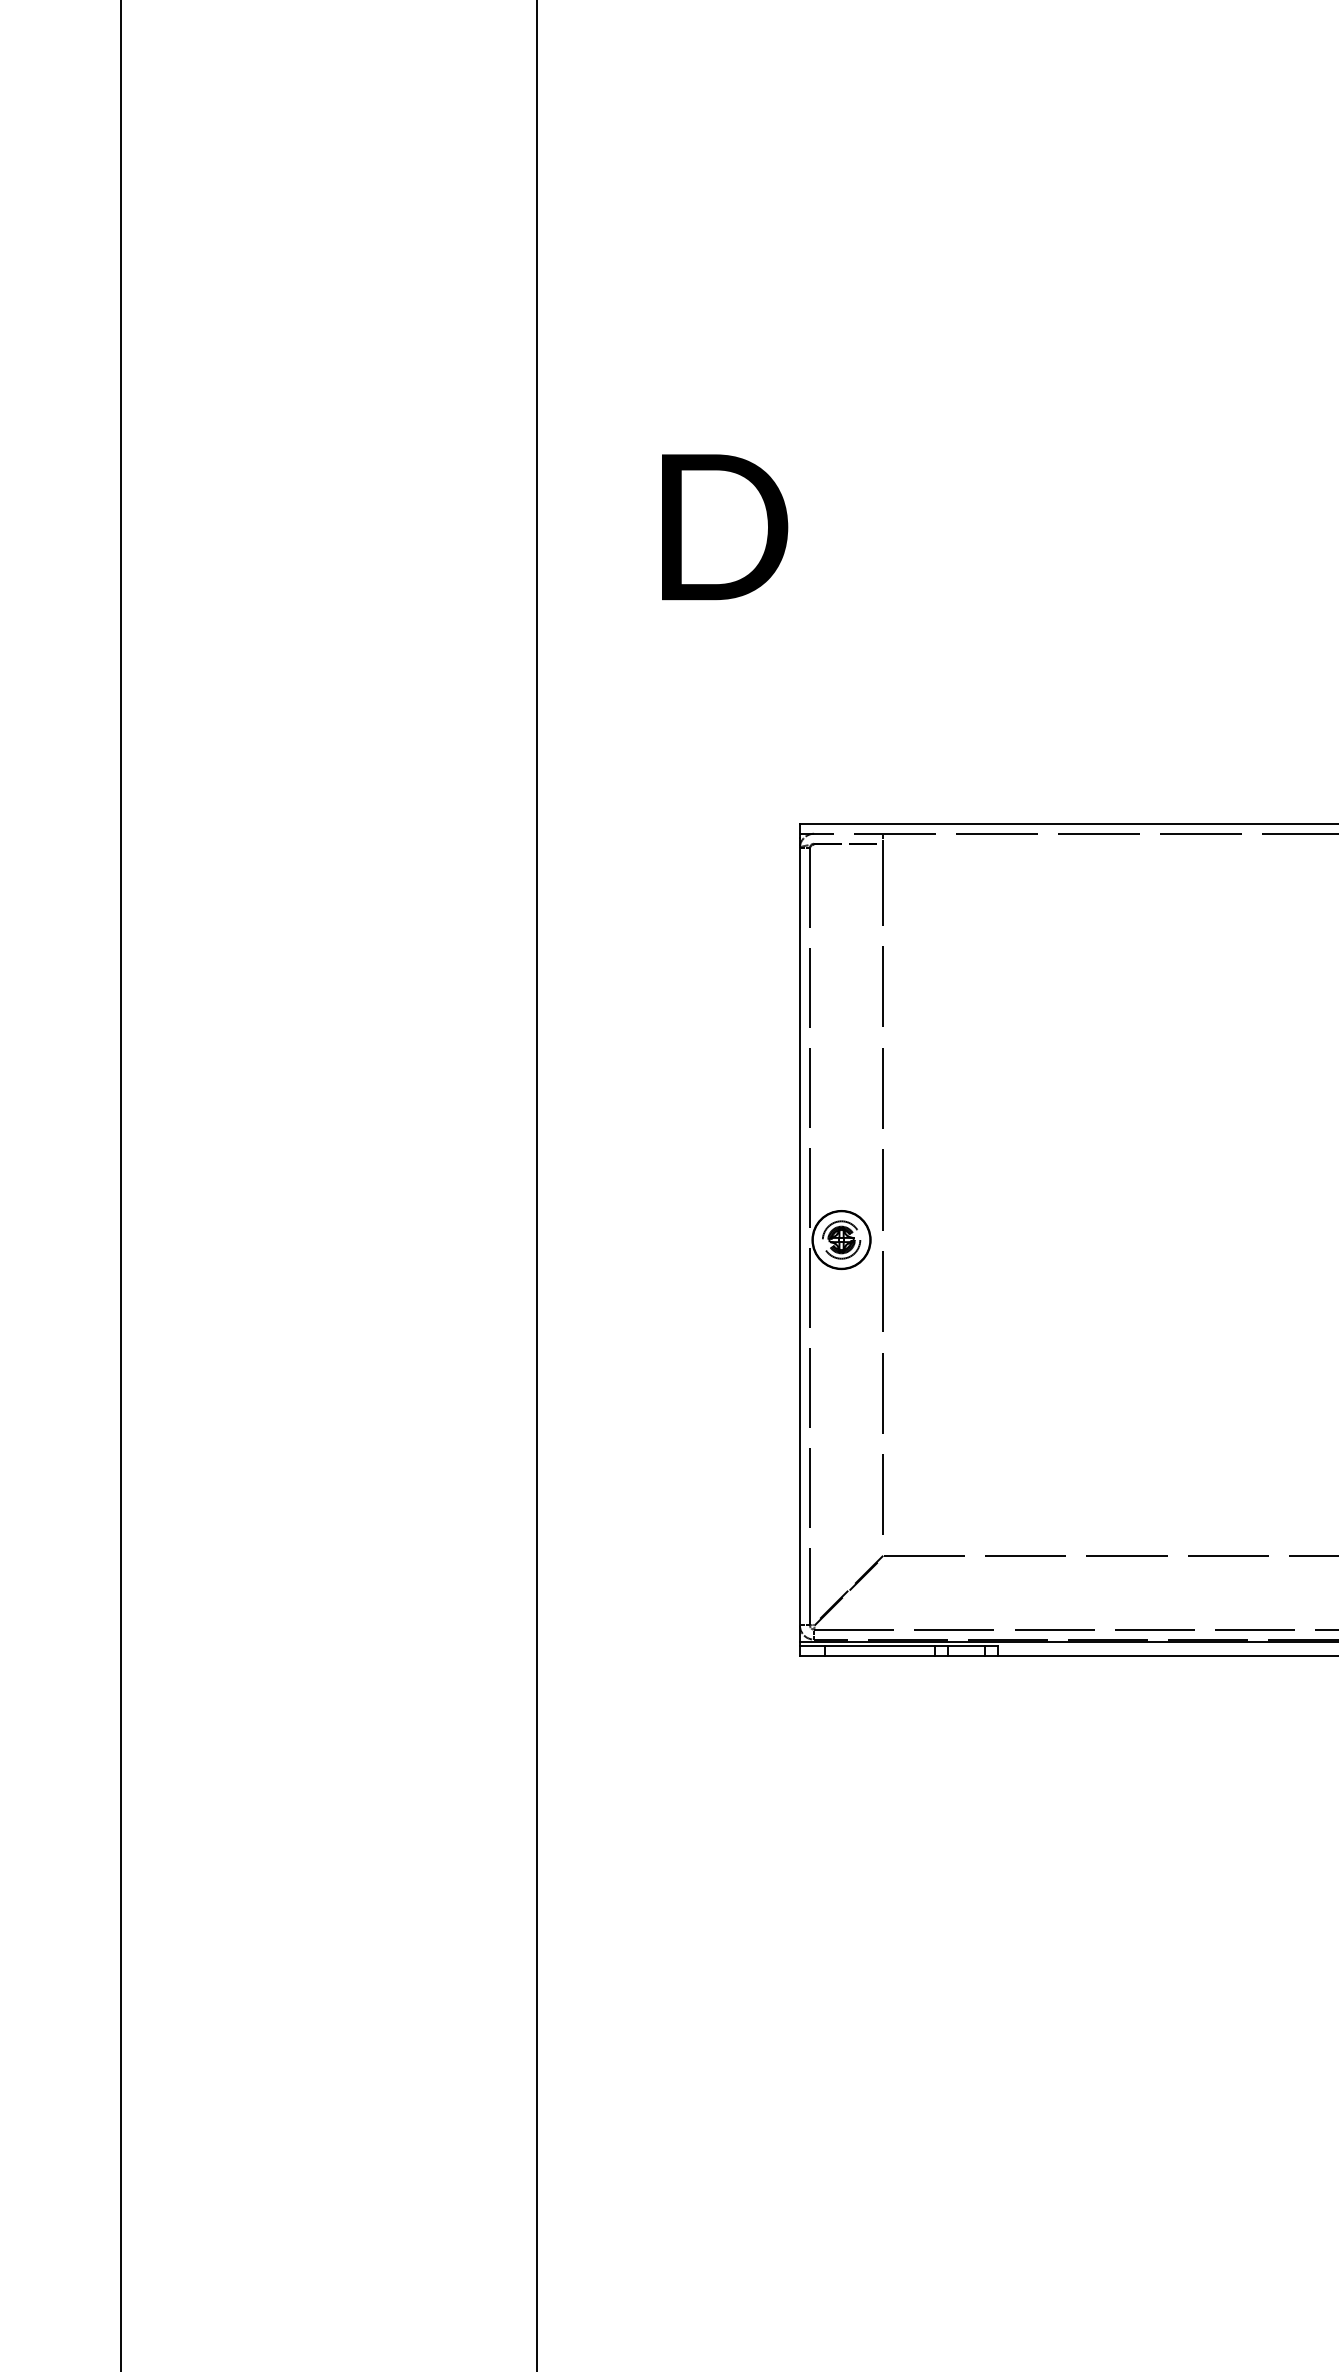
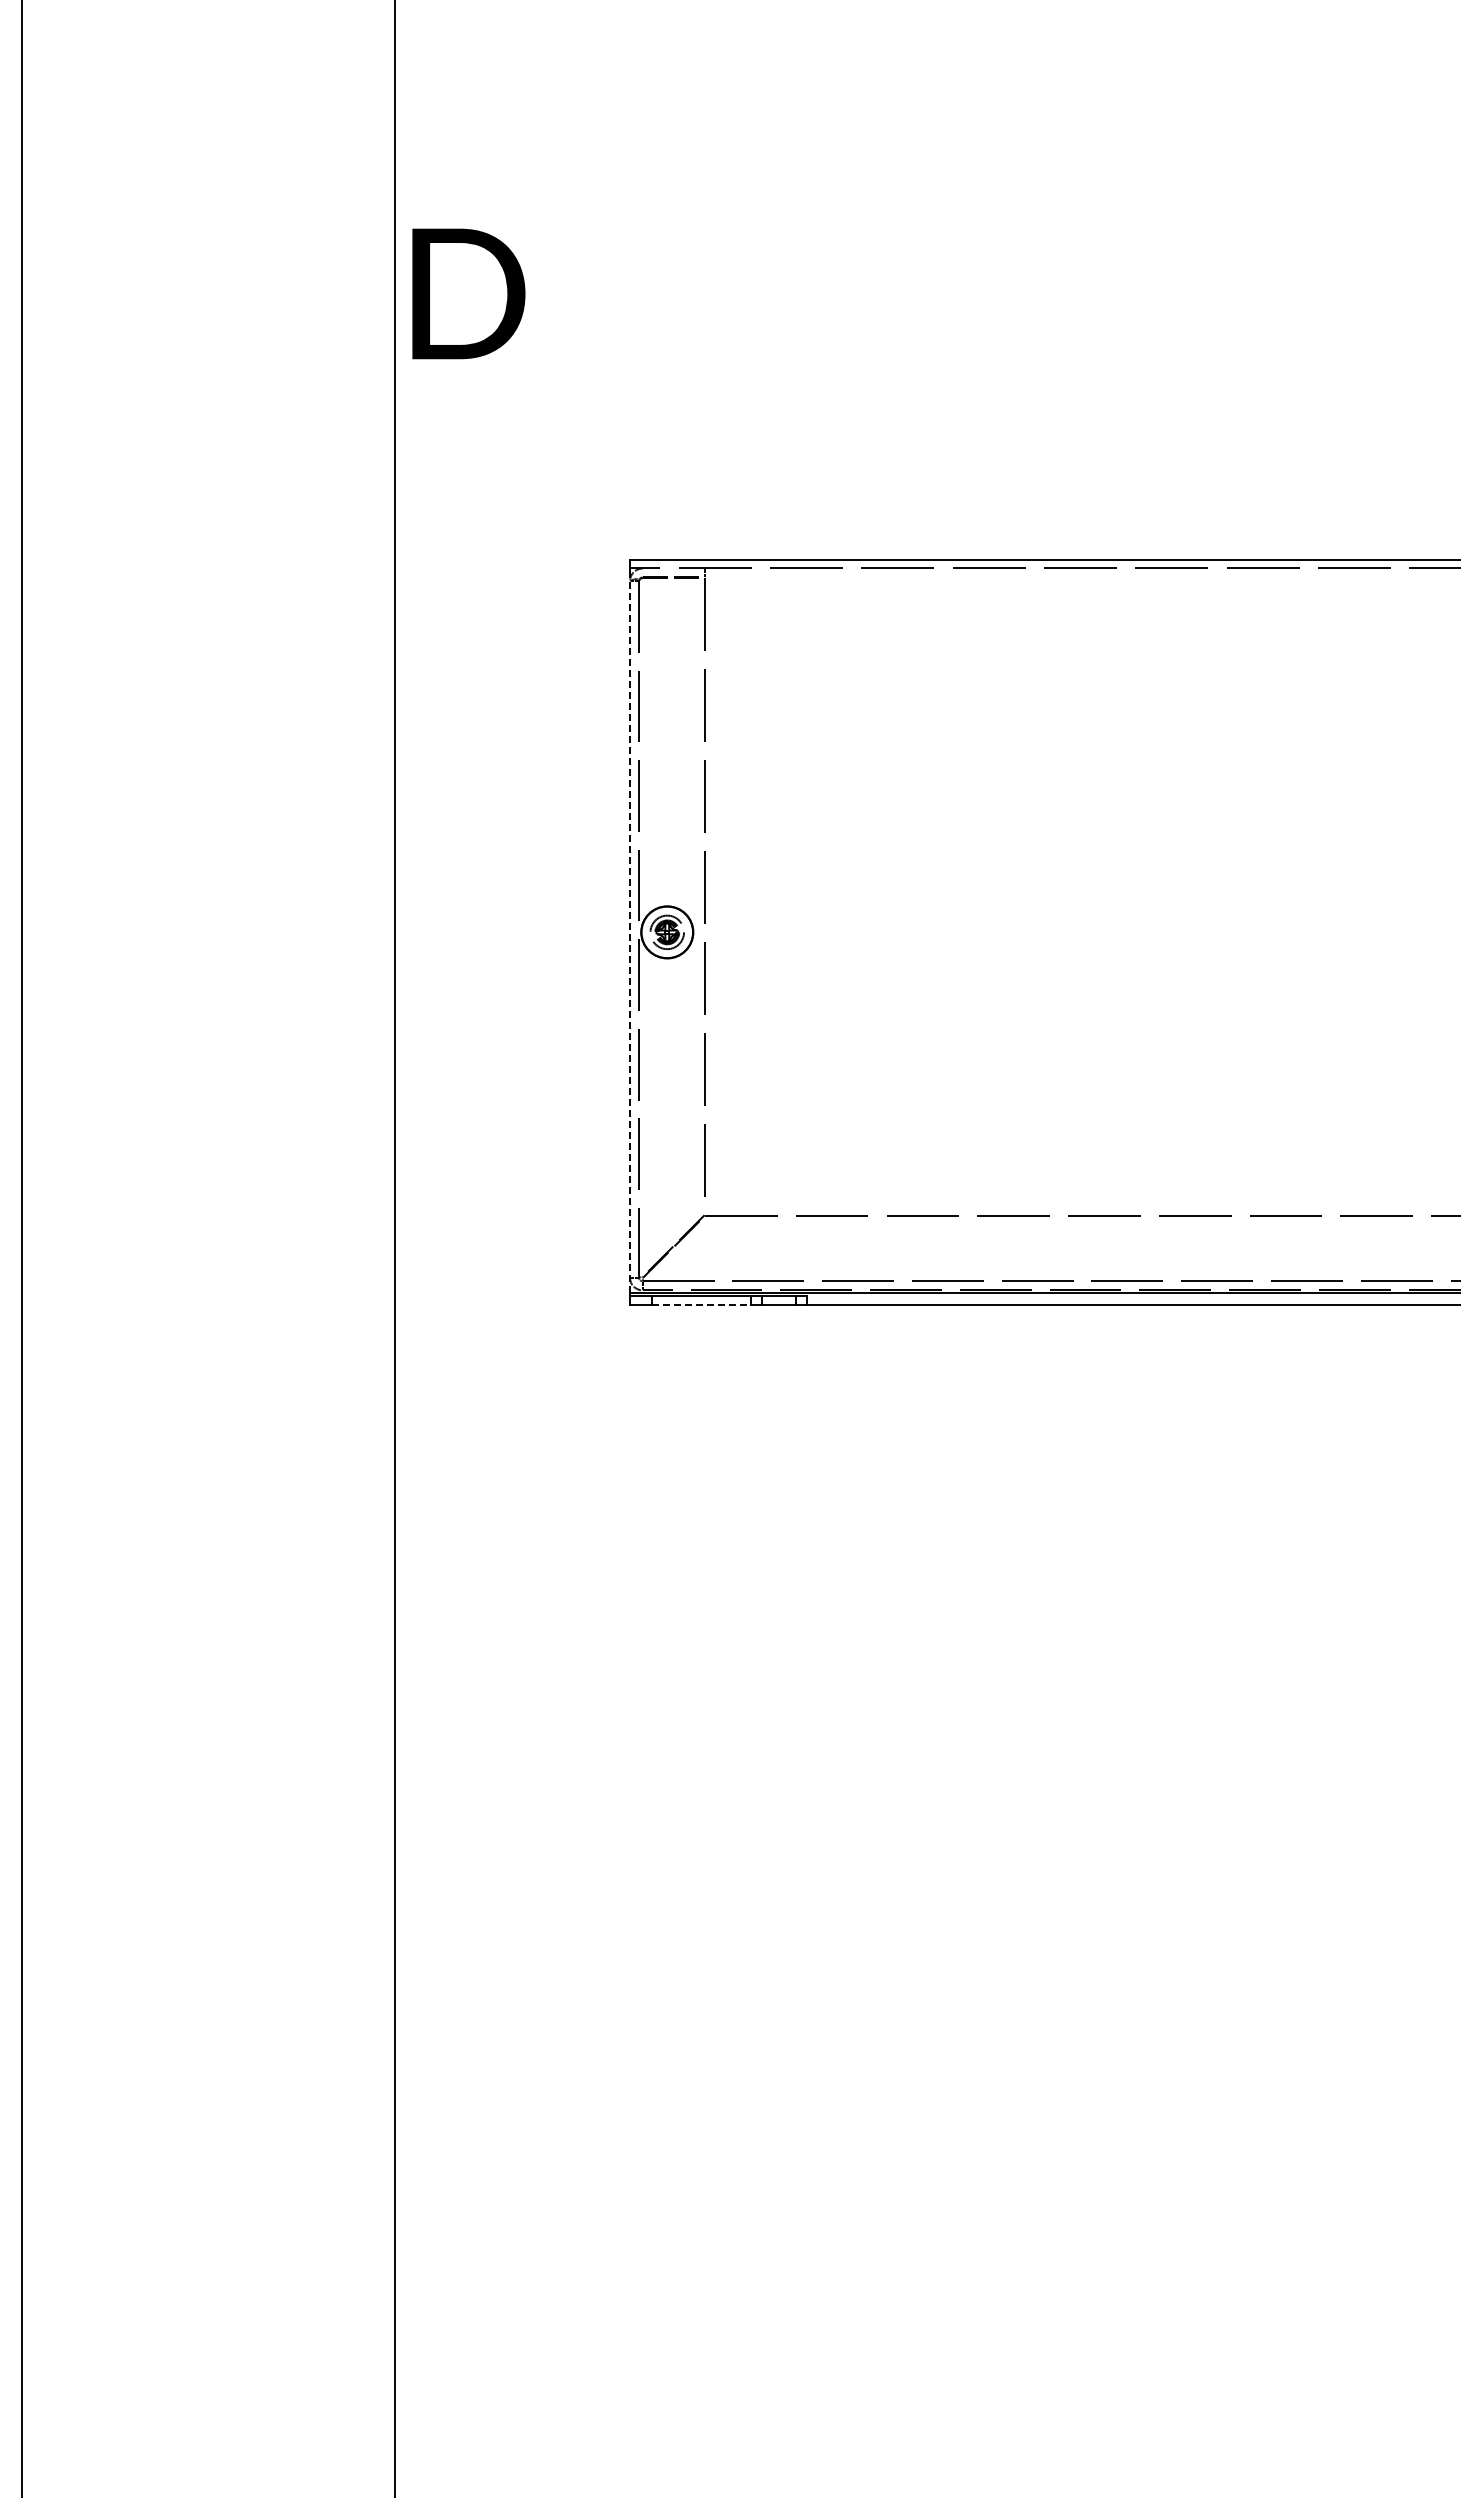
text: (724, 526) -> (468, 293), moved
line: (800, 1239) -> (630, 931), solid -> dashed
line: (880, 1656) -> (702, 1305), solid -> dashed

